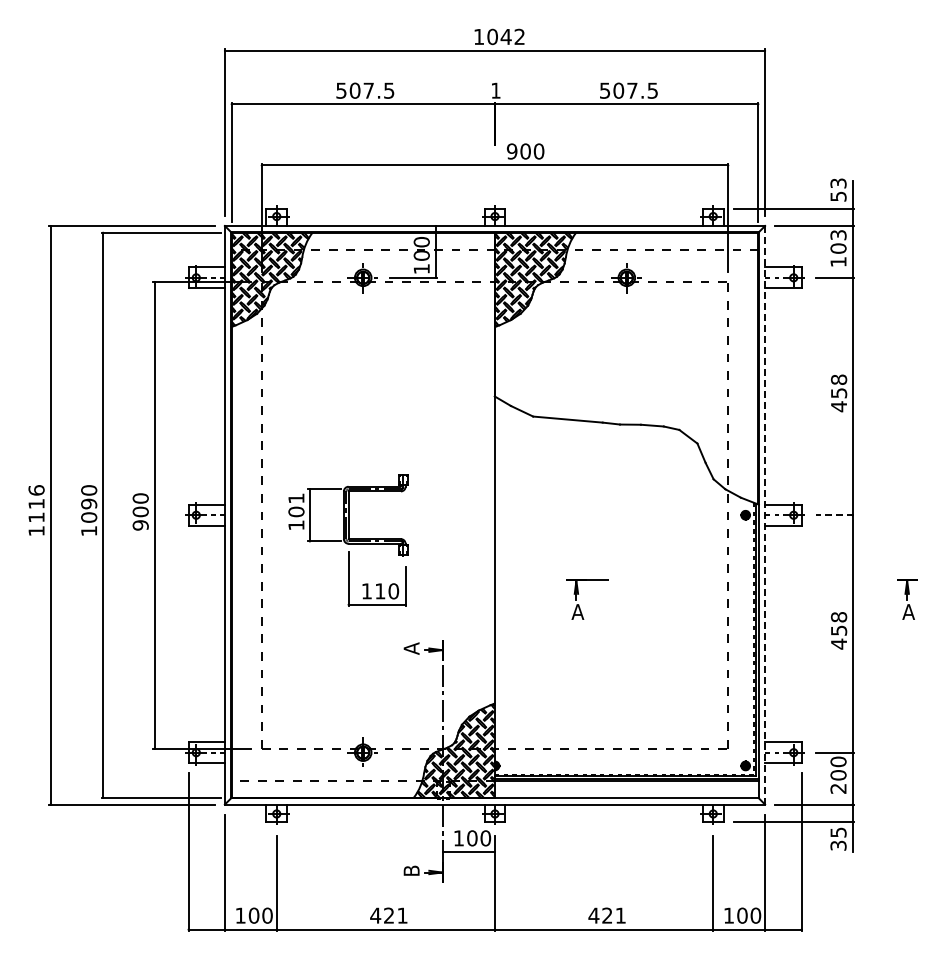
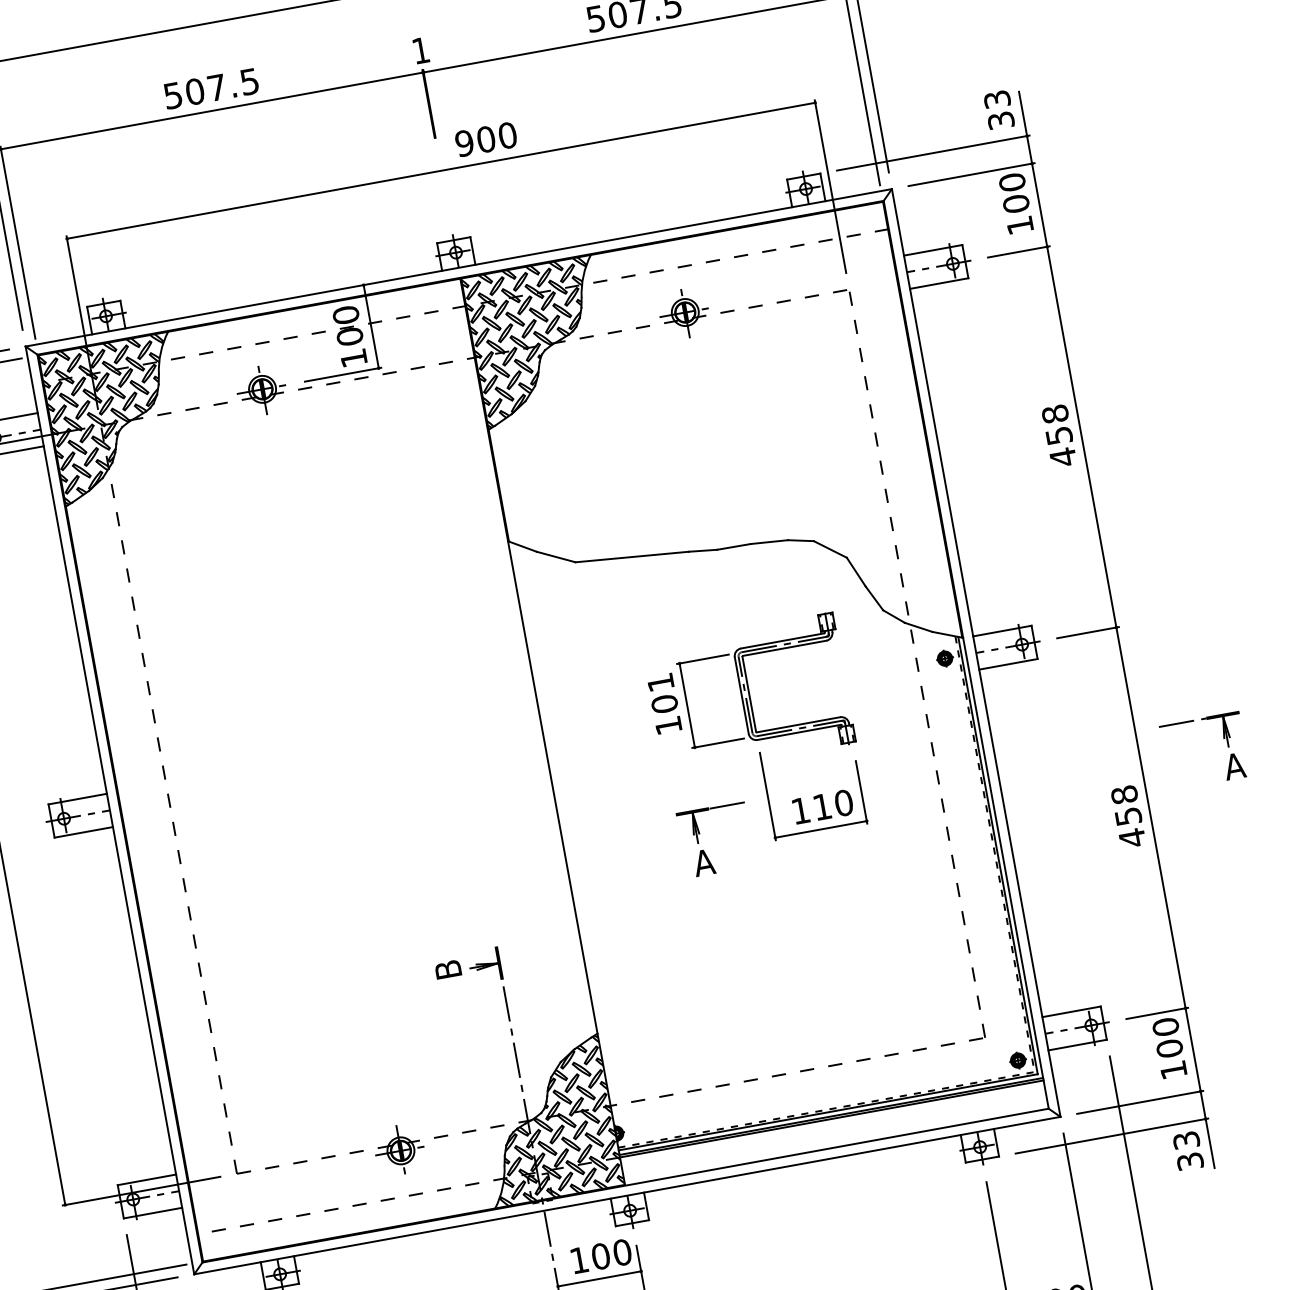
text: (837, 196) -> (999, 120), 53 -> 33
text: (838, 234) -> (1012, 181), 103 -> 100
line: (765, 514) -> (976, 651), dashed -> solid
line: (834, 515) -> (1087, 633), dashed -> solid
part: (348, 540) -> (756, 734), moved
line: (881, 580) -> (1181, 723), added
text: (411, 648) -> (447, 969), A -> B
text: (838, 788) -> (1173, 1069), 200 -> 100
text: (837, 832) -> (1184, 1140), 35 -> 33

